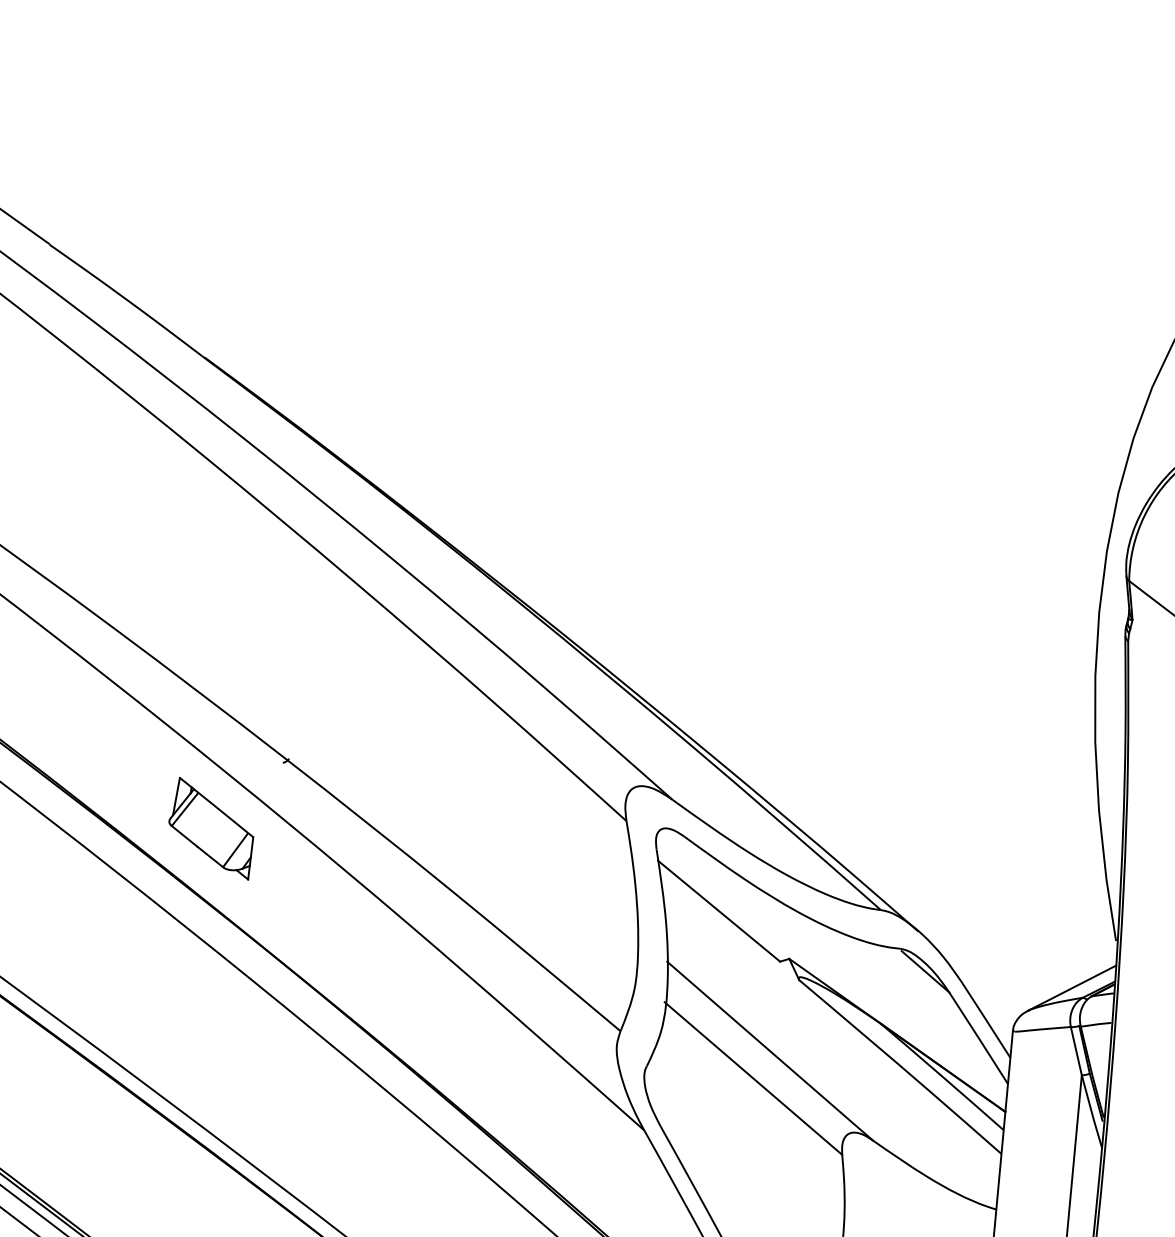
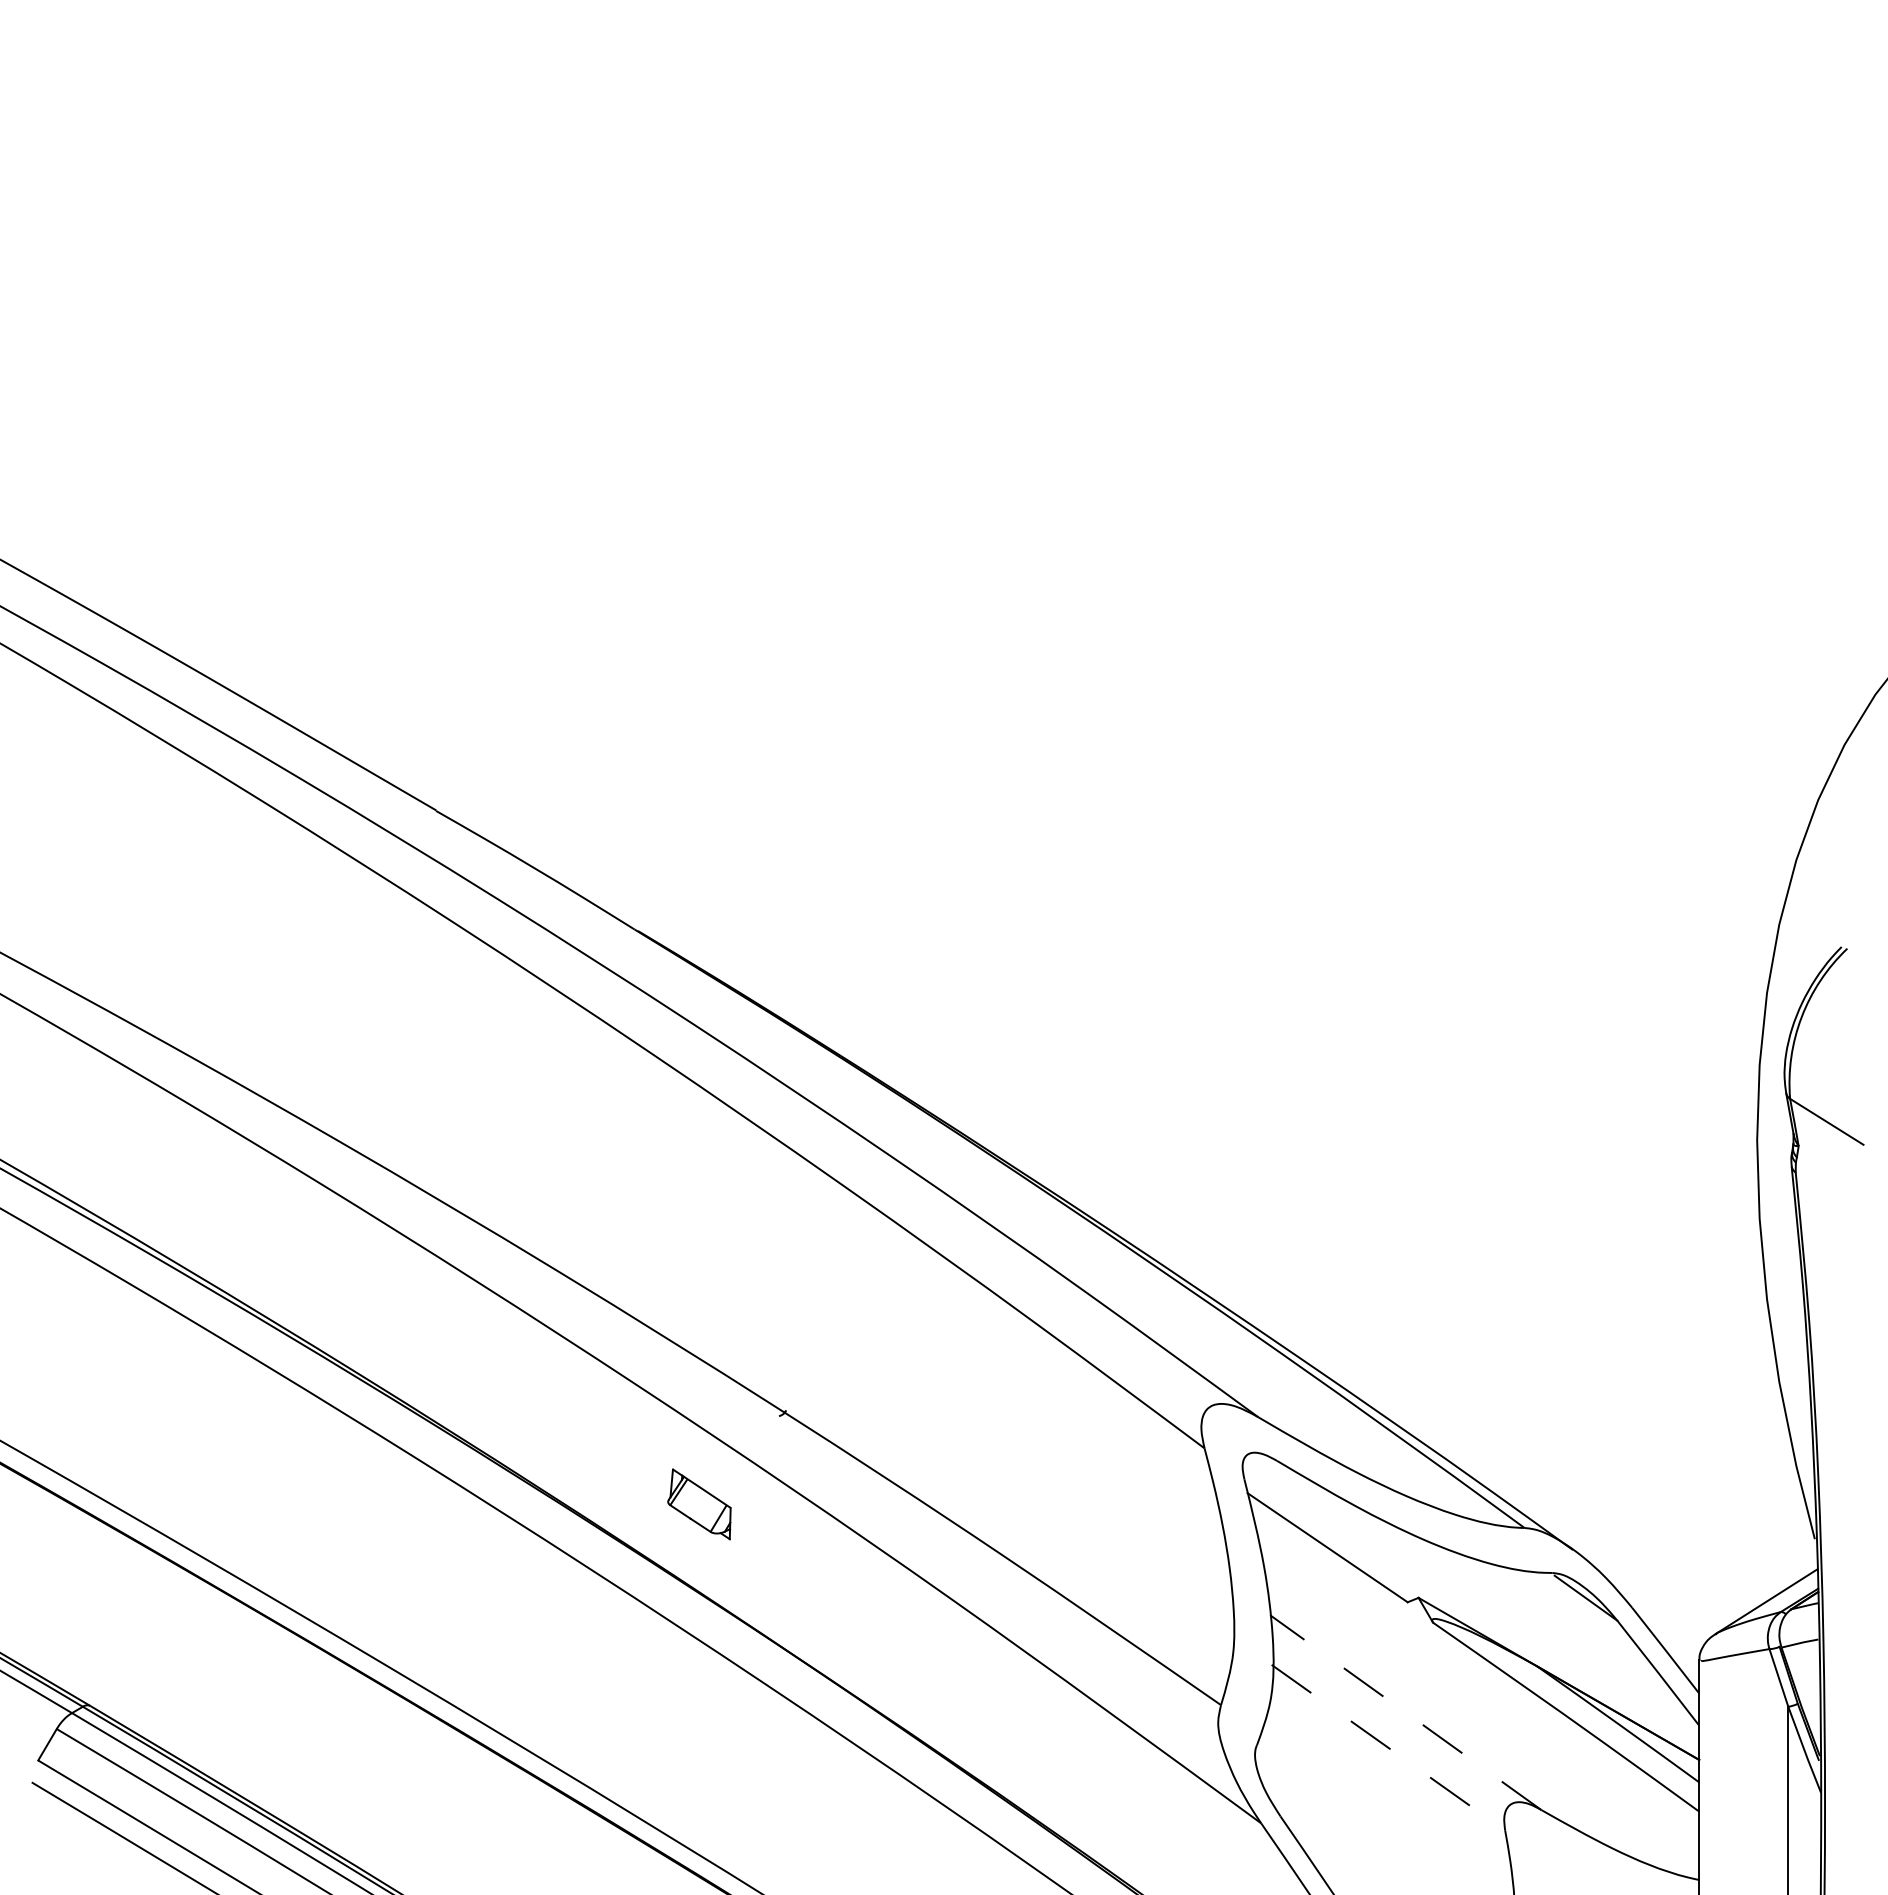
part: (211, 828) -> (699, 1504), size x0.6
line: (770, 1051) -> (1405, 1712), solid -> dashed
line: (753, 1079) -> (1388, 1748), solid -> dashed

